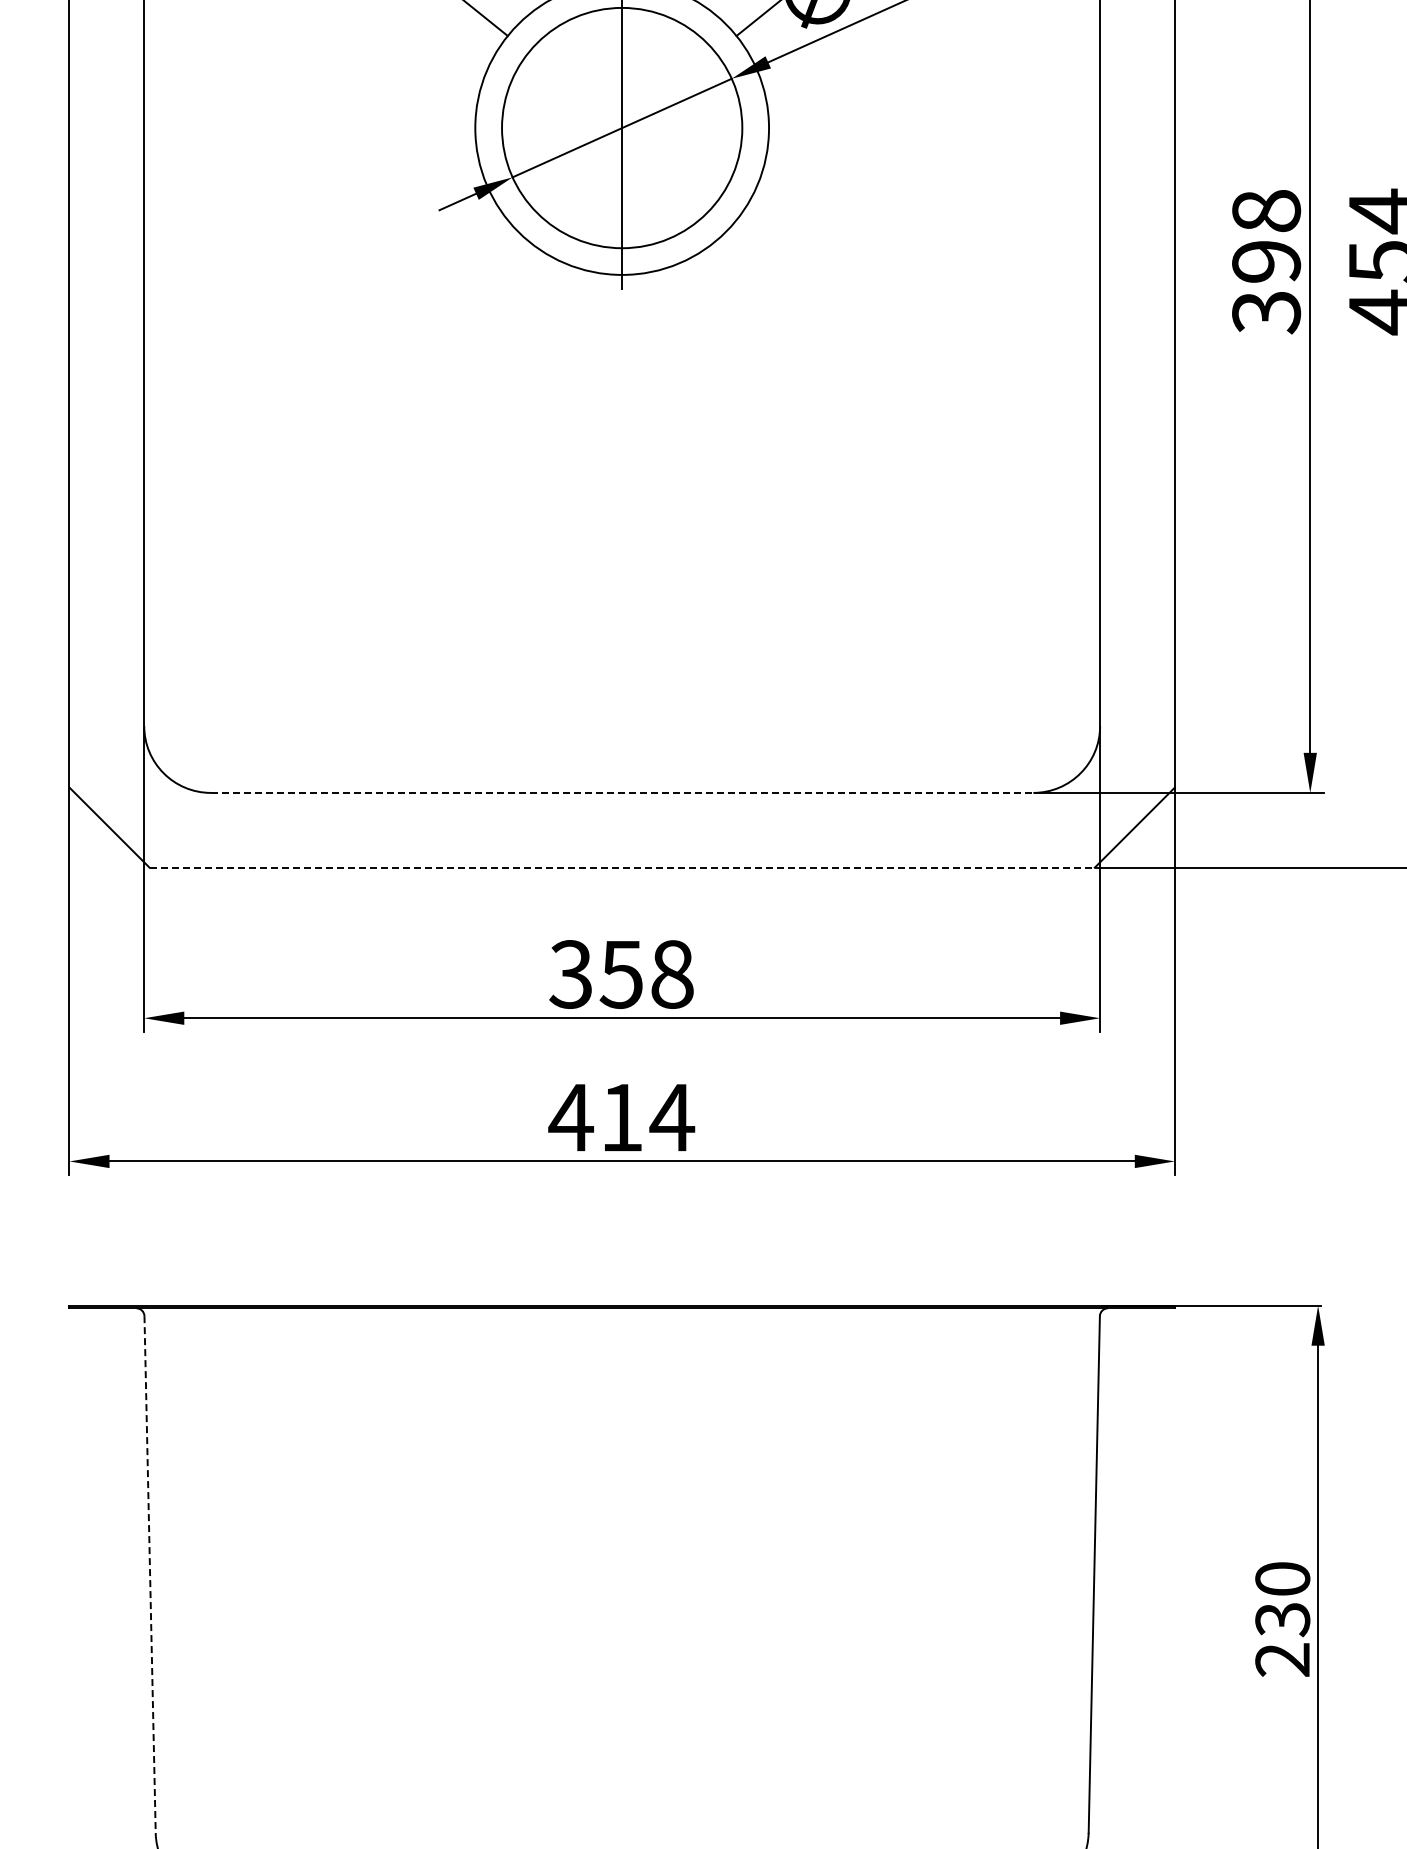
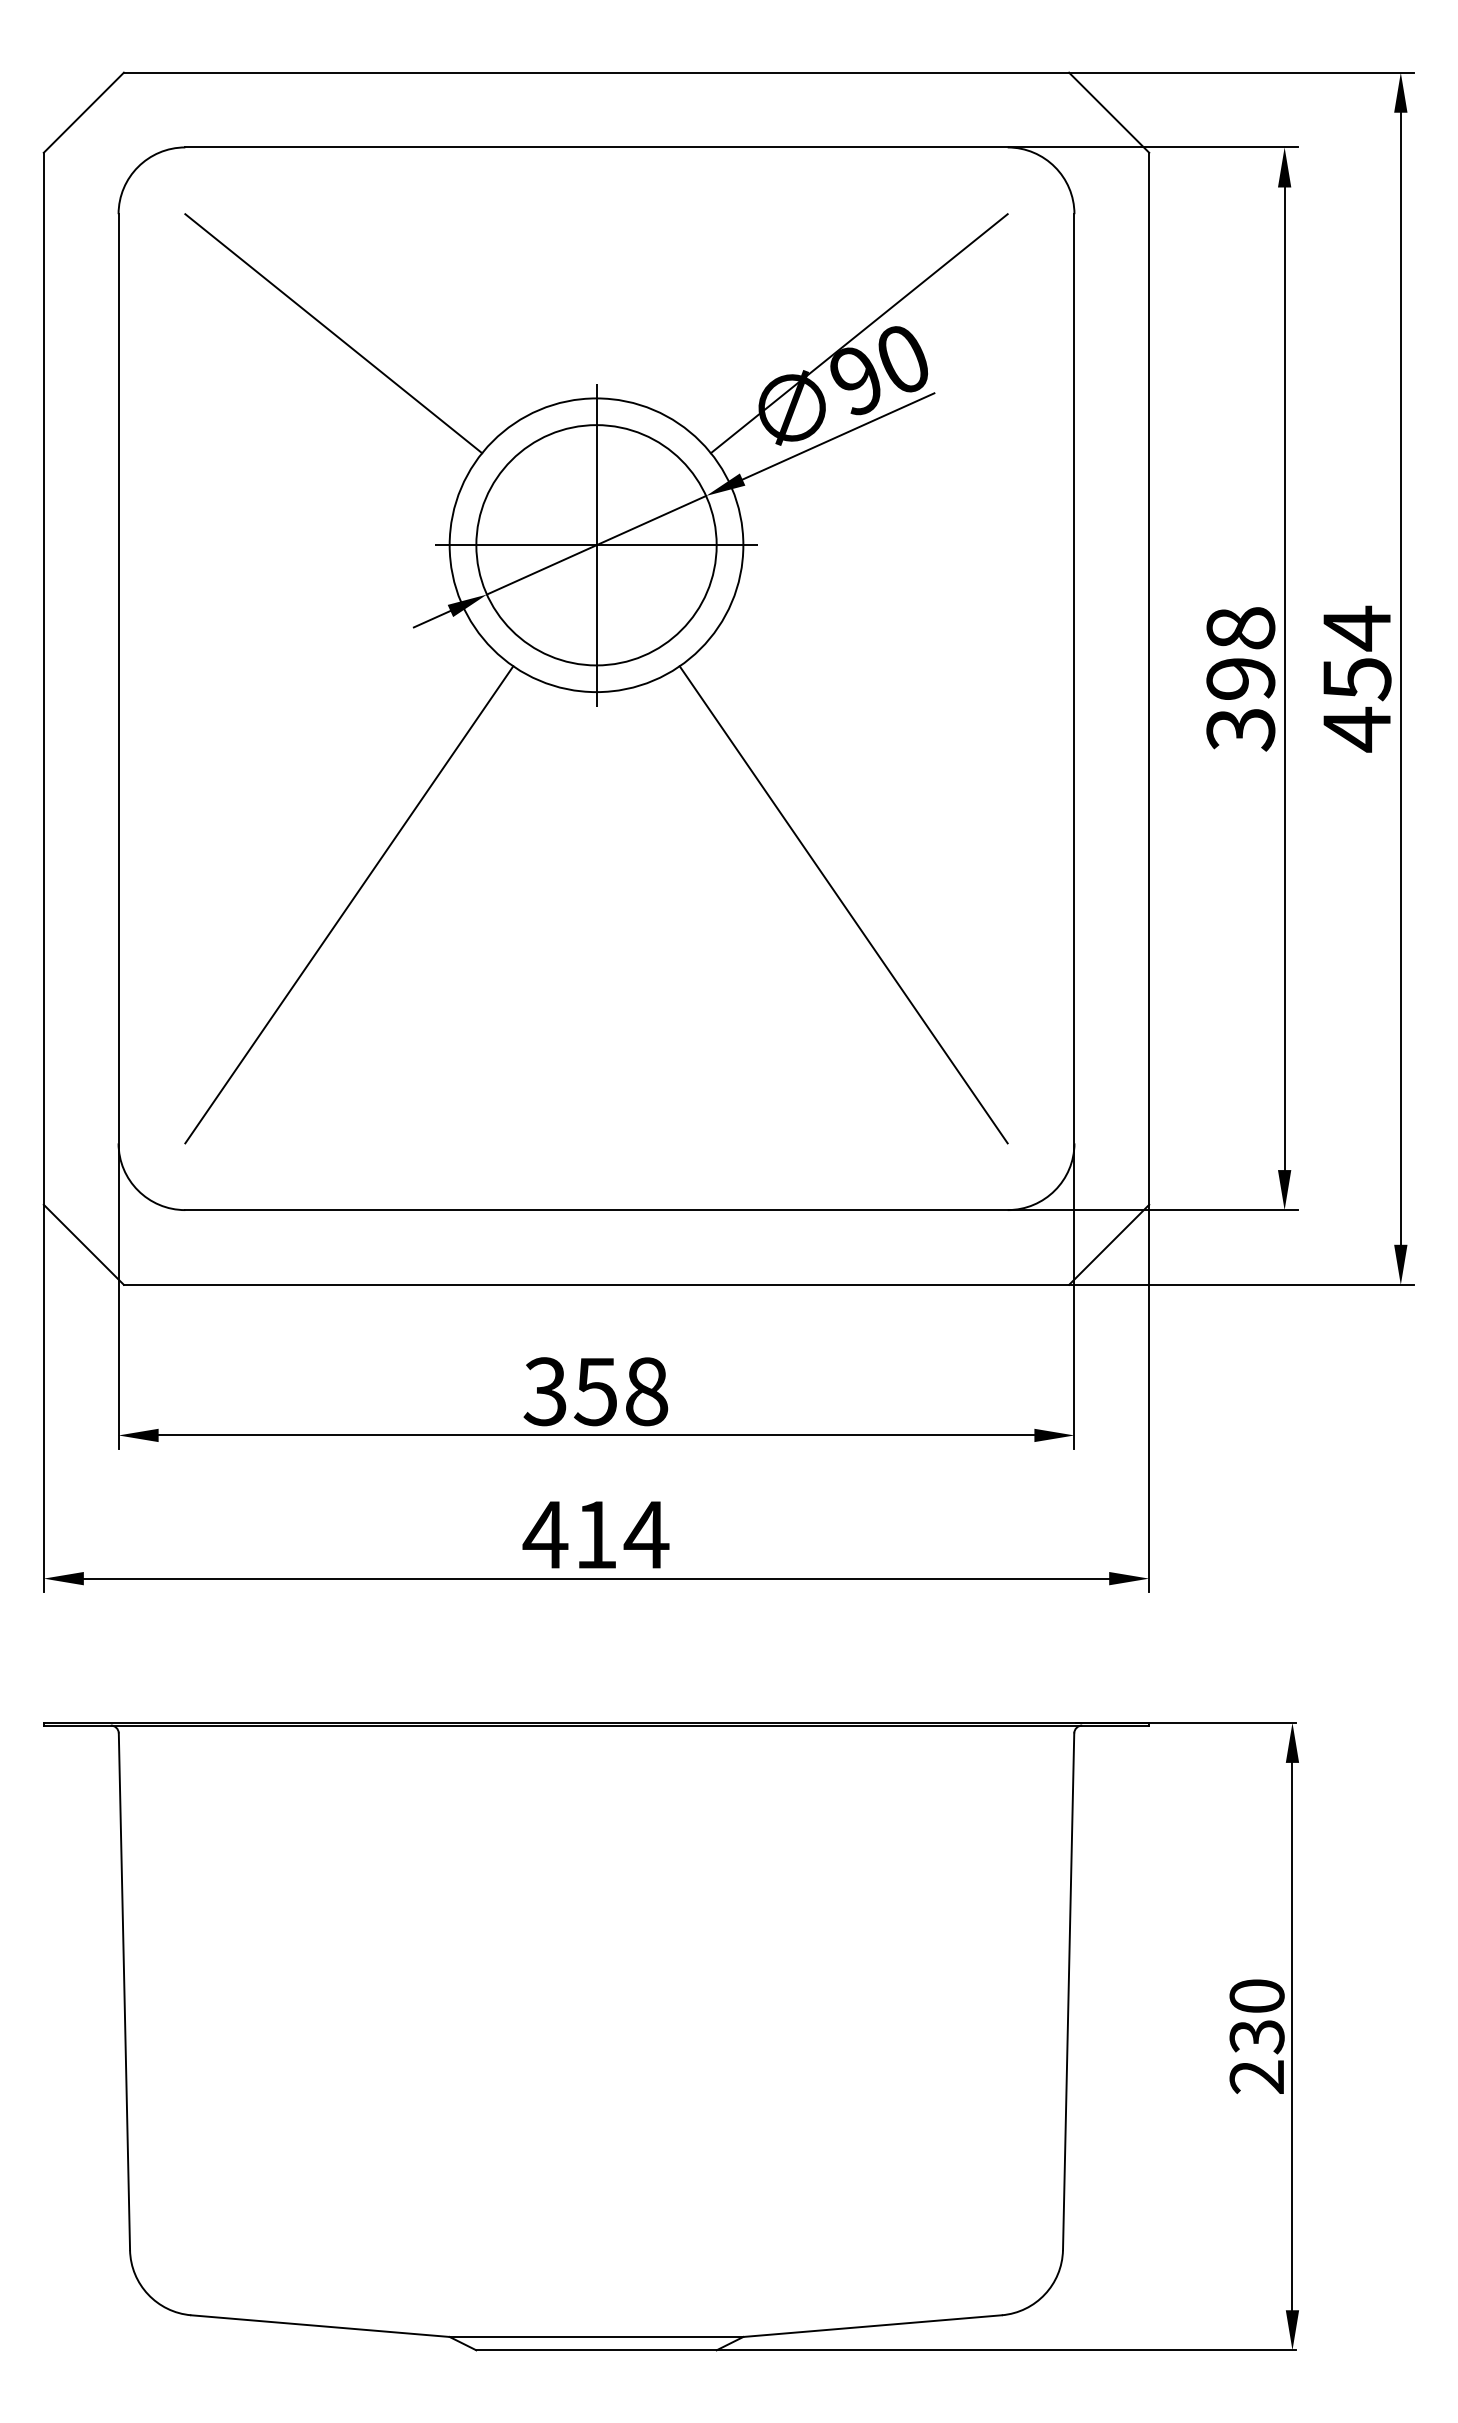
line: (622, 128) -> (596, 545), added
line: (375, 487) -> (349, 904), added
line: (869, 487) -> (843, 904), added
line: (623, 793) -> (597, 1210), dashed -> solid
line: (622, 867) -> (596, 1284), dashed -> solid
line: (150, 1575) -> (124, 1992), dashed -> solid

